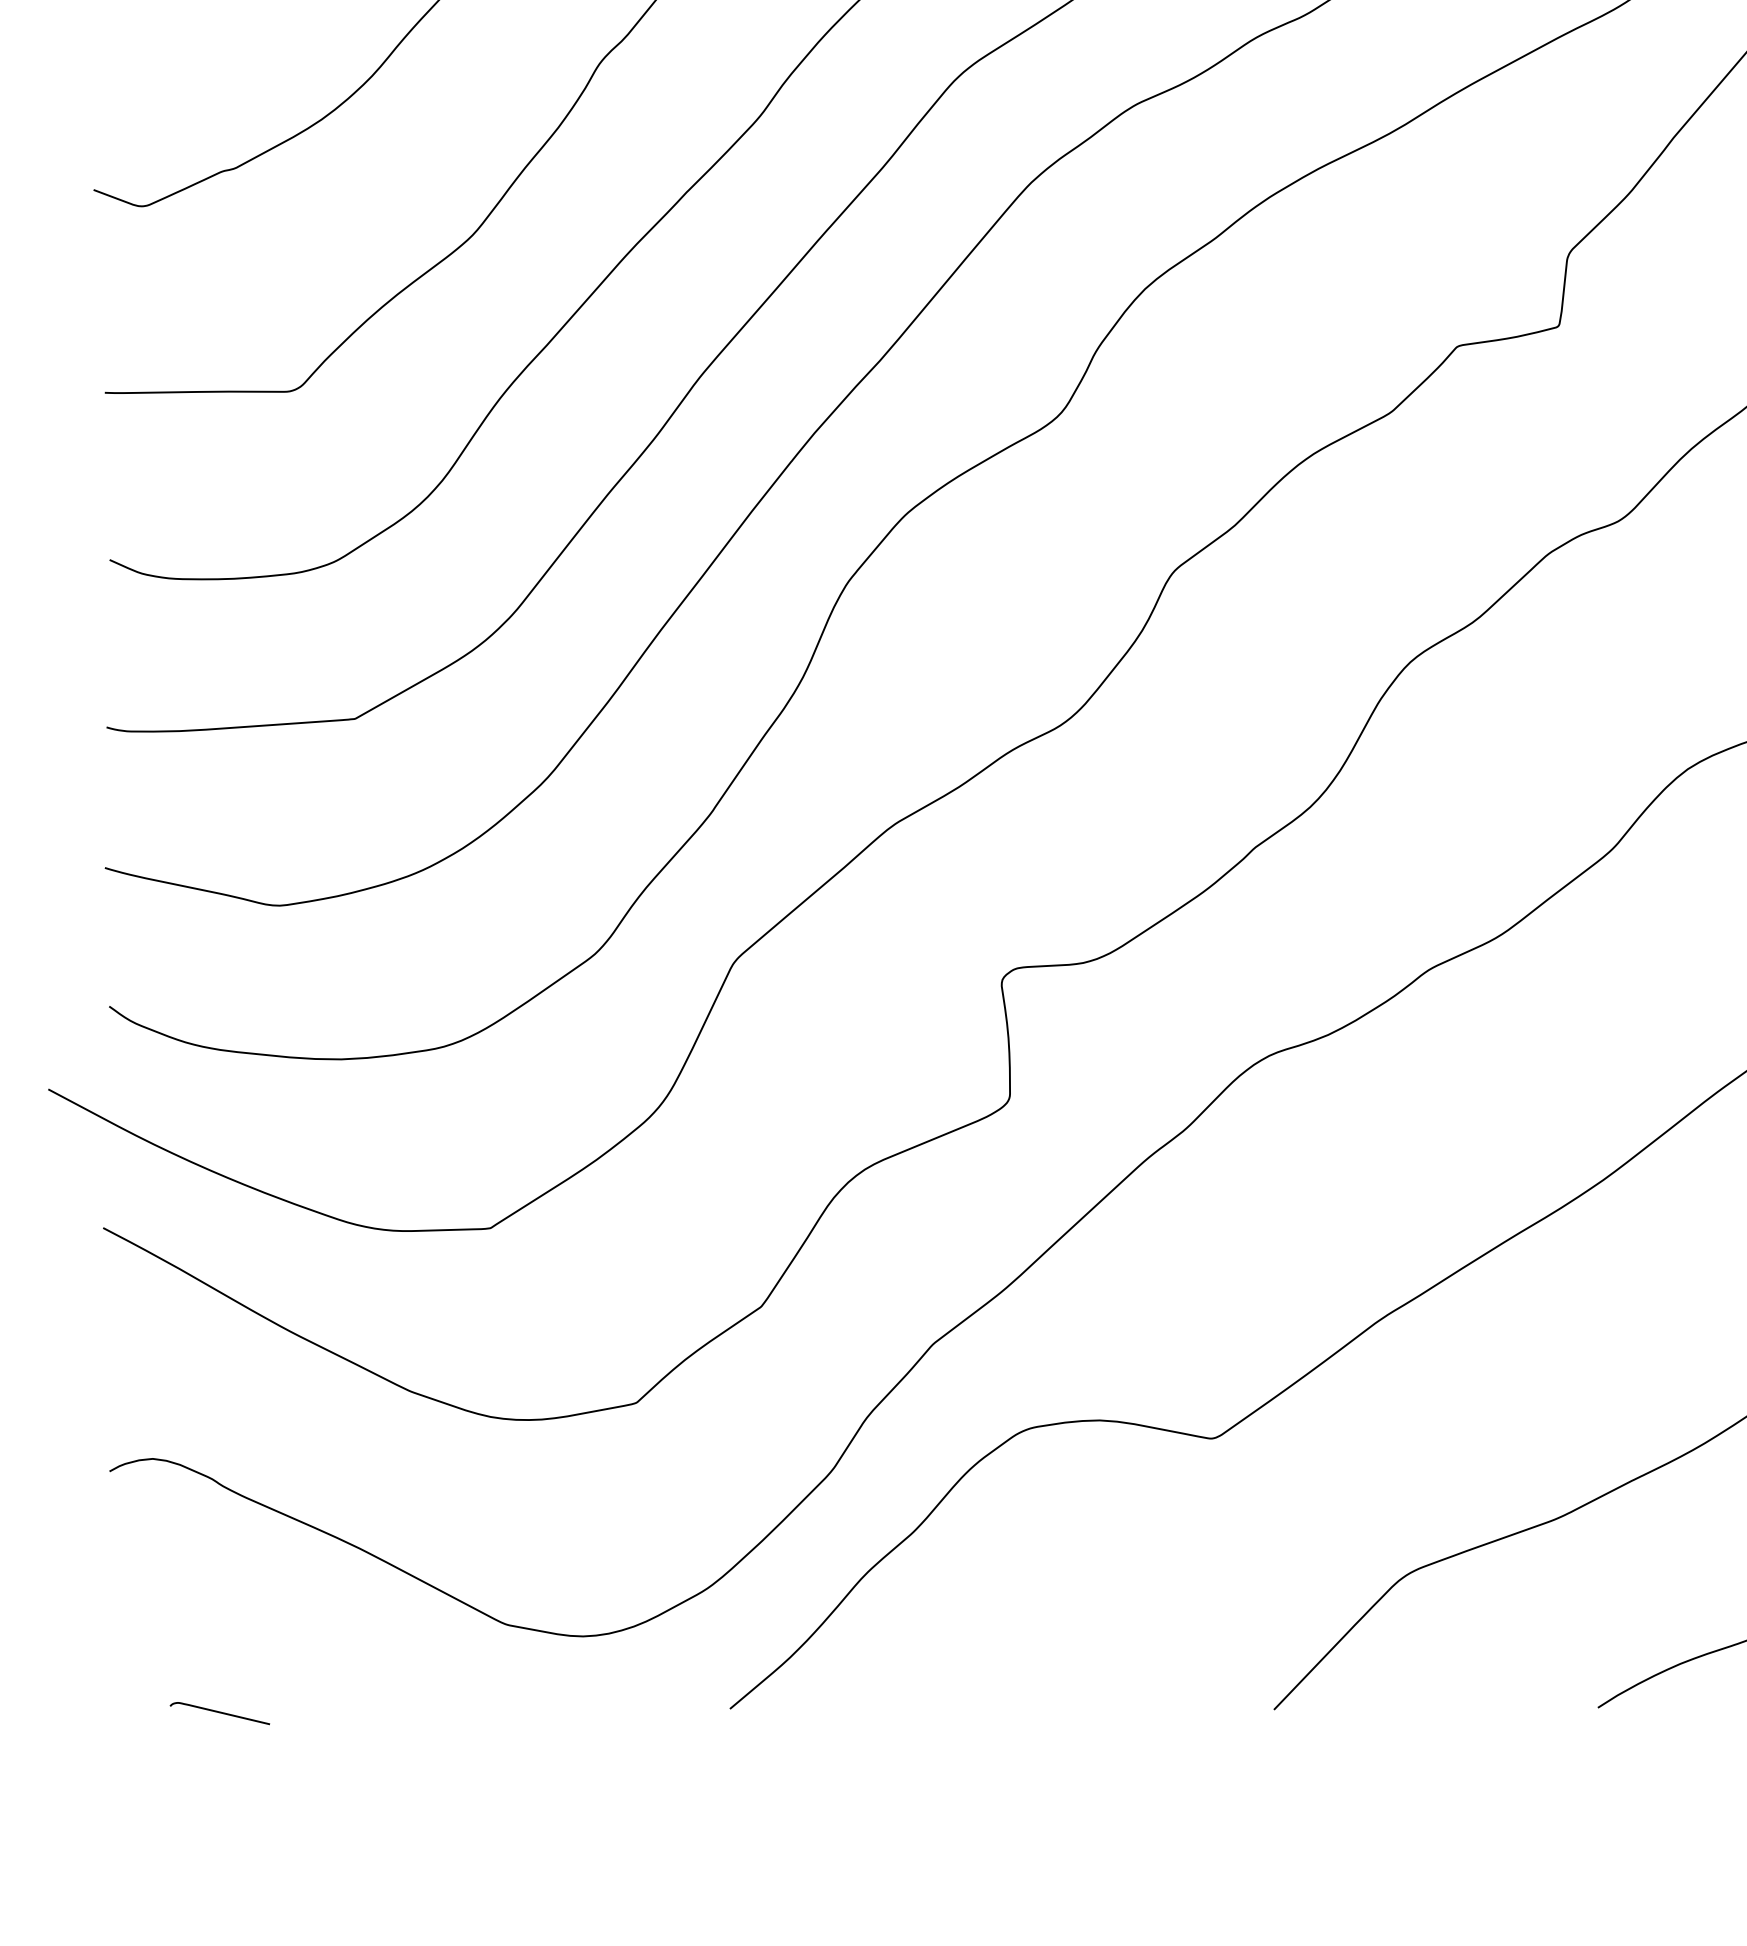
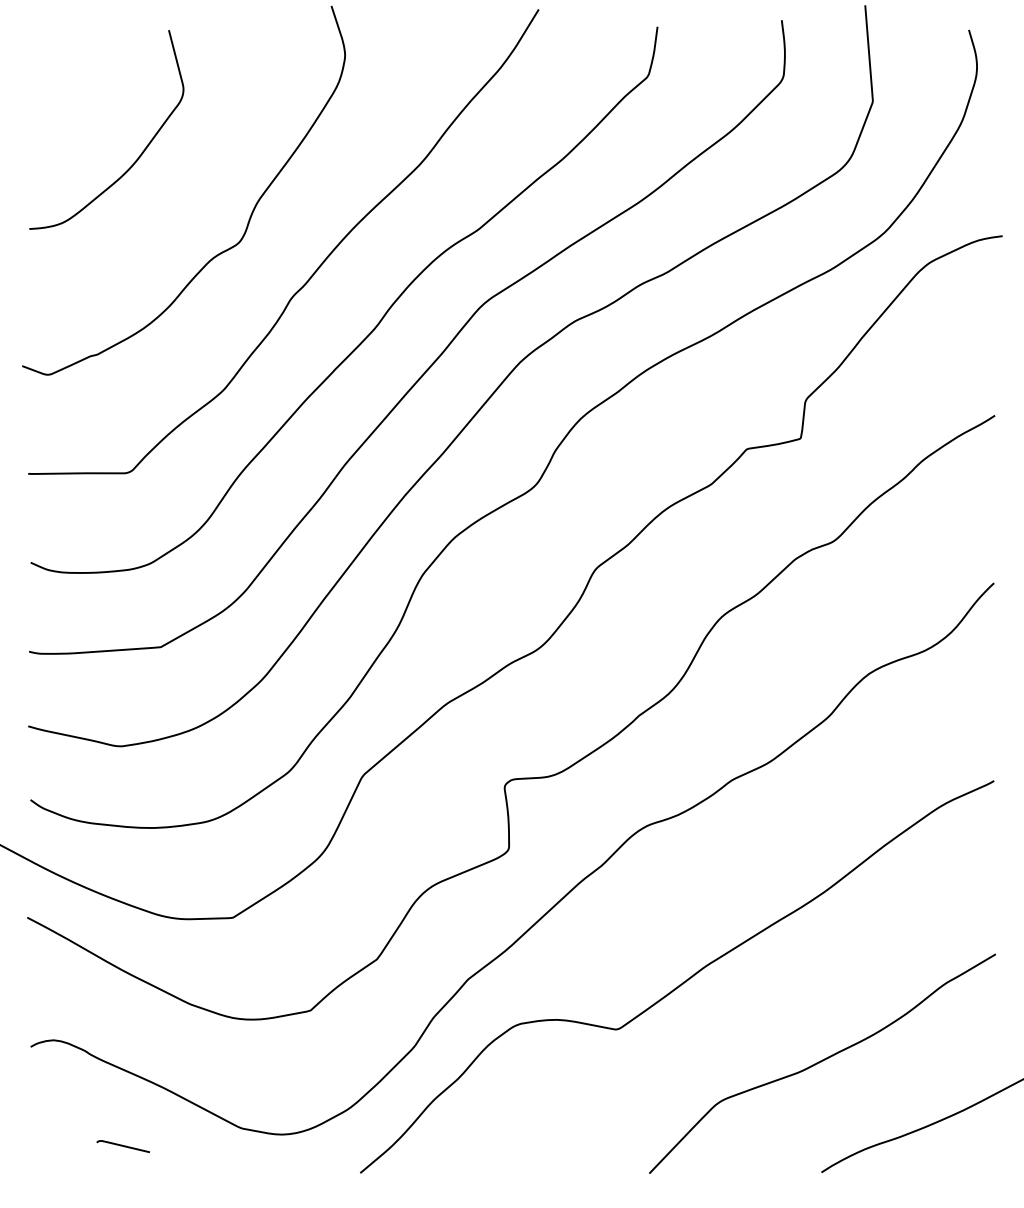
curve: (218, 1713) -> (122, 1146), moved

